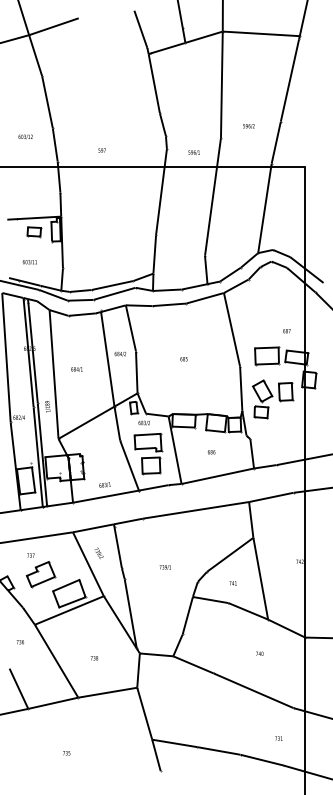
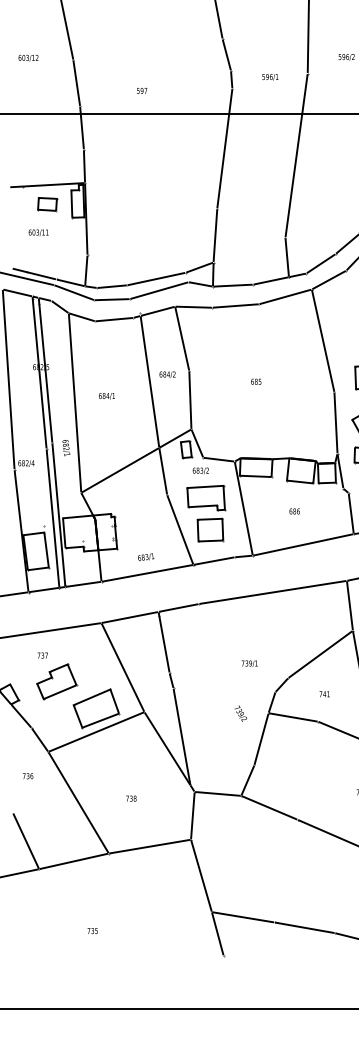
text: (25, 136) -> (28, 57), moved
text: (193, 152) -> (269, 76), moved
text: (29, 262) -> (38, 233), moved
text: (98, 553) -> (240, 713), moved
text: (164, 567) -> (248, 663), moved

